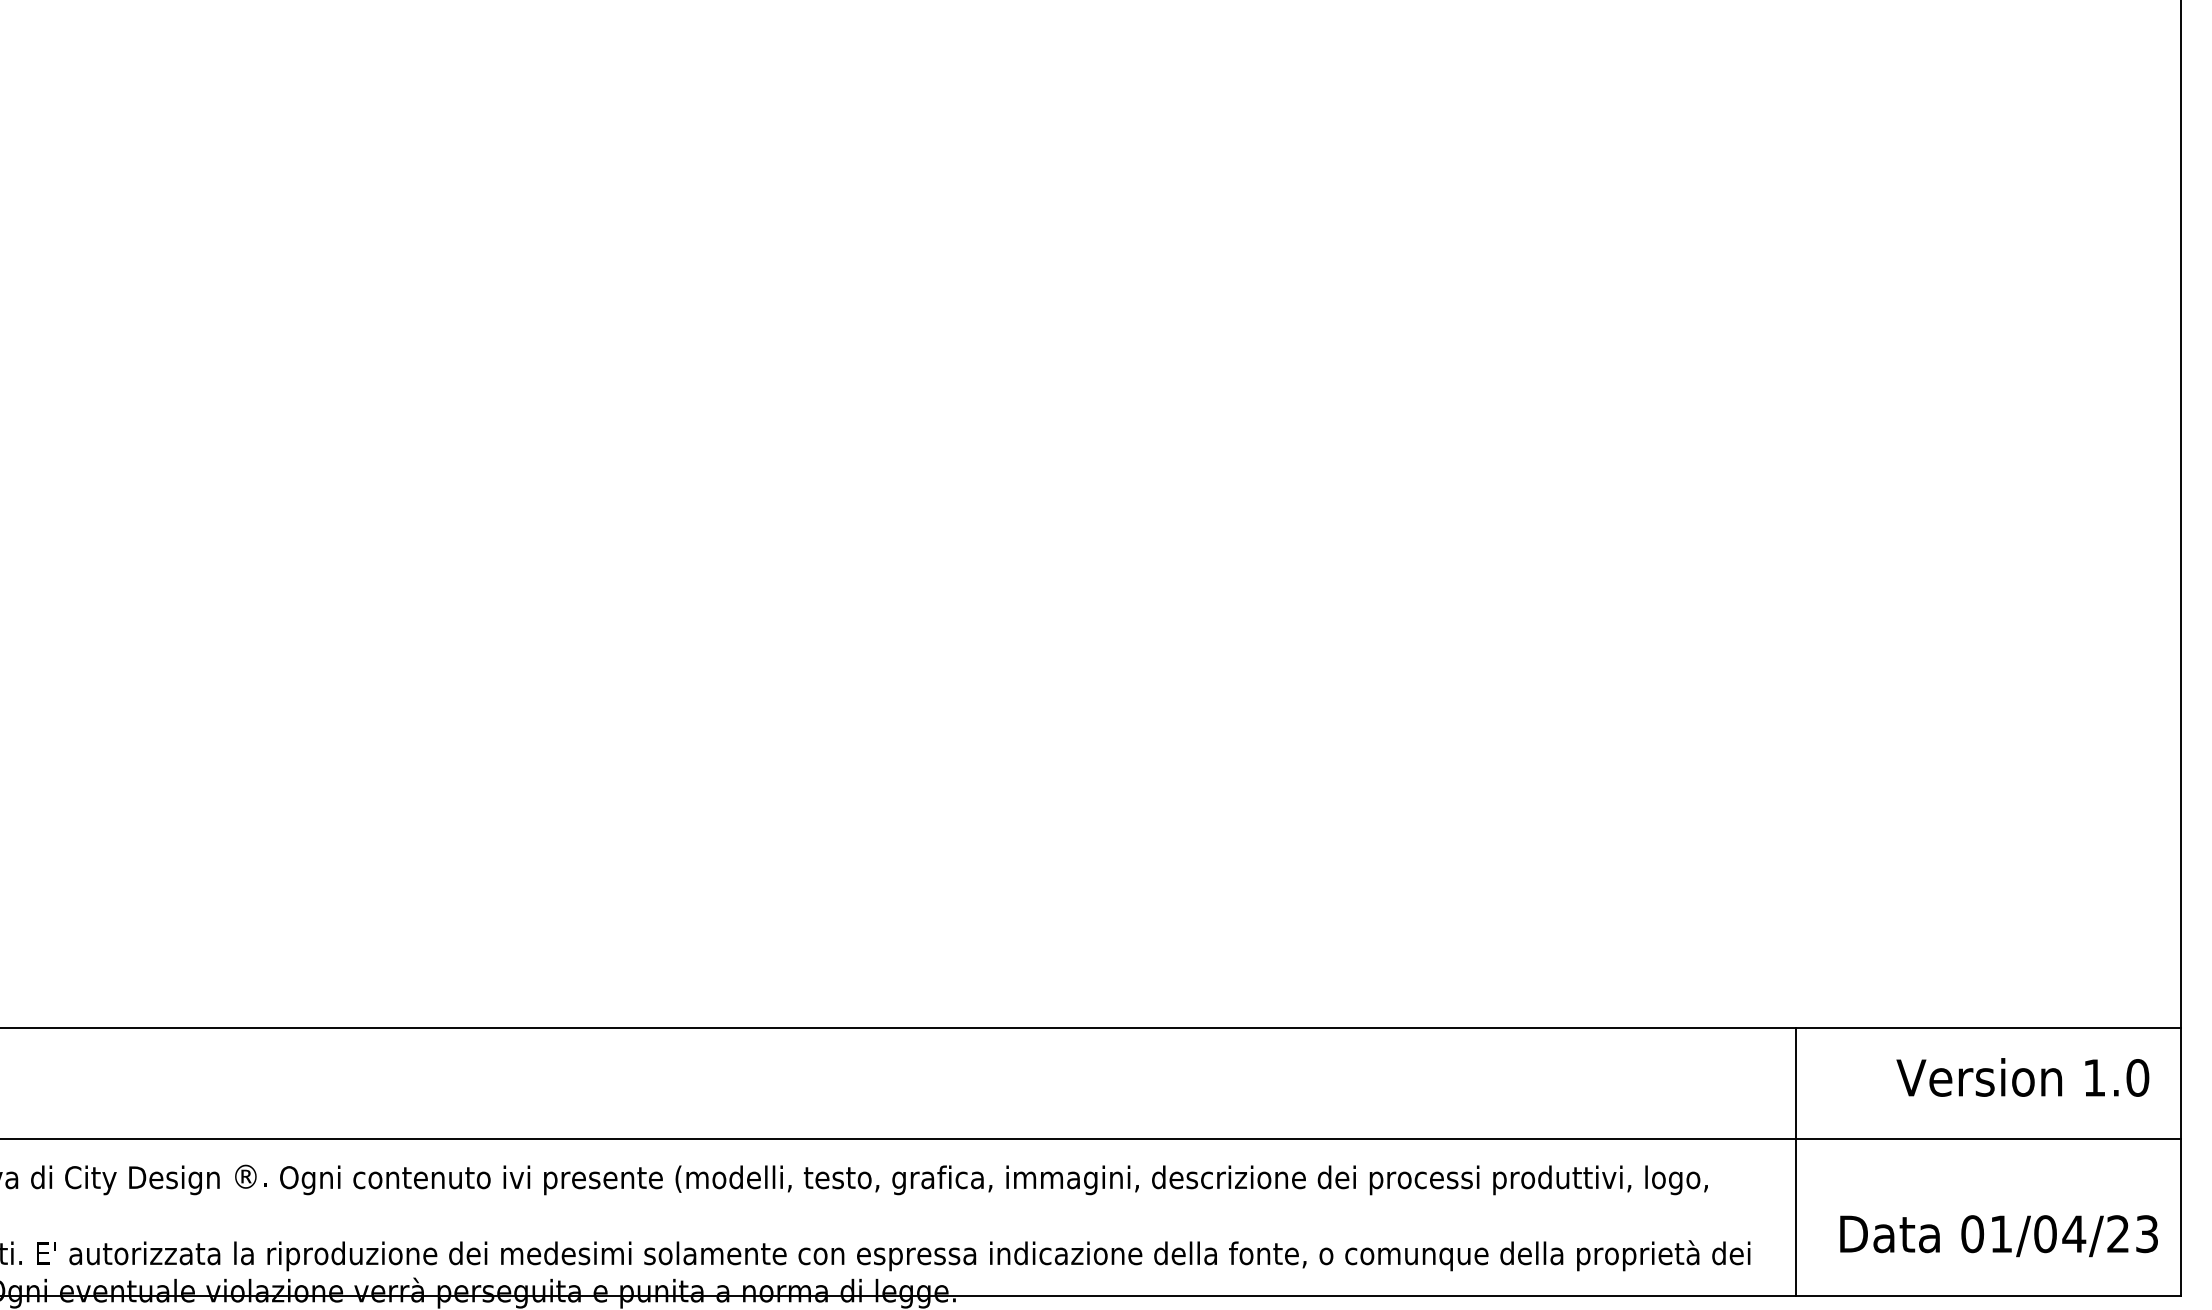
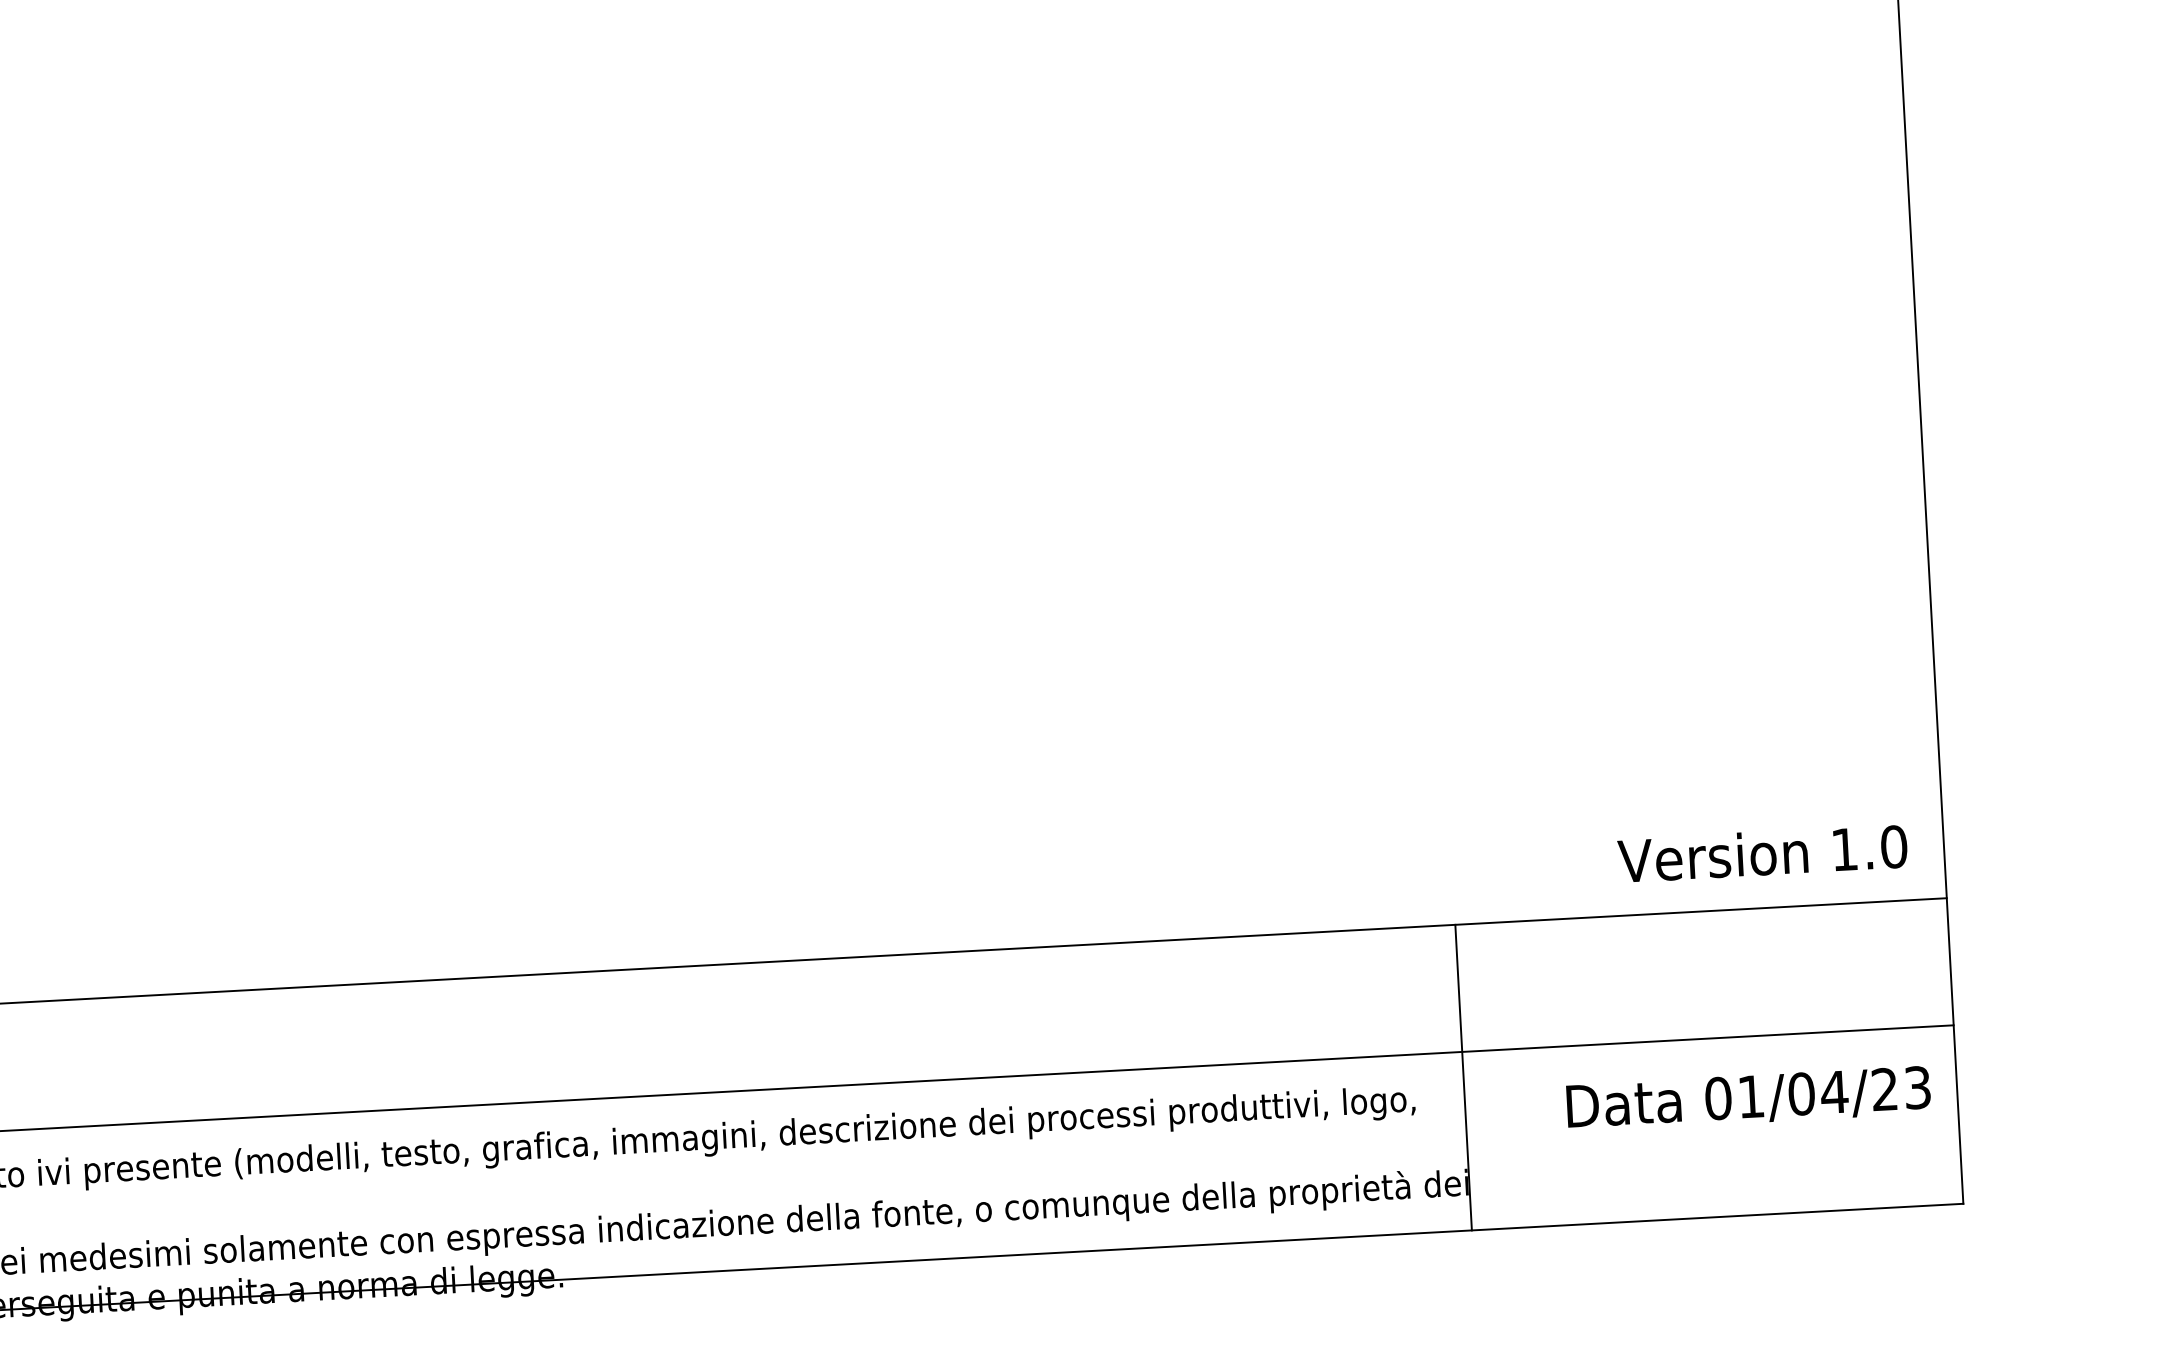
text: (2022, 1077) -> (1762, 853), moved
line: (1796, 1161) -> (1463, 1077), moved
text: (1998, 1236) -> (1748, 1099), moved

